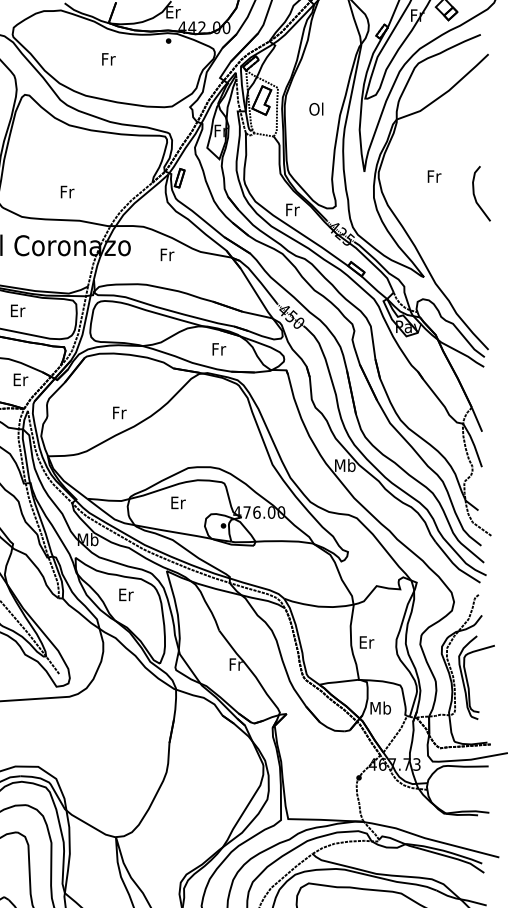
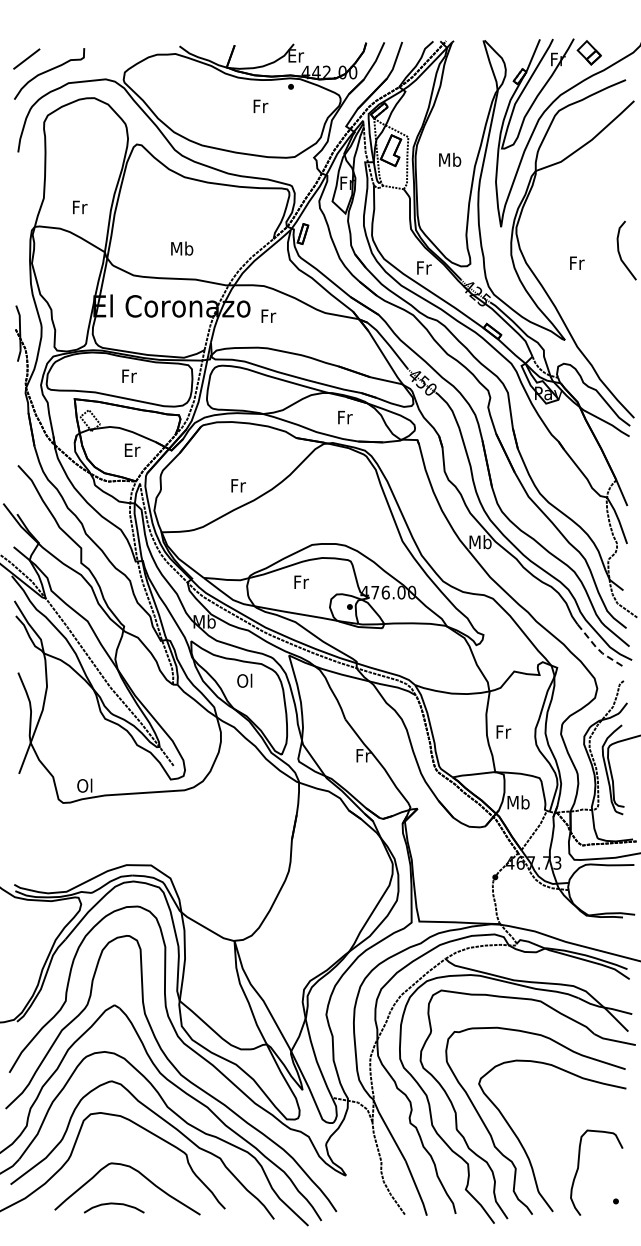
text: (108, 58) -> (260, 105), moved
text: (317, 108) -> (450, 159), Ol -> Mb
text: (434, 175) -> (577, 262), moved
text: (67, 191) -> (182, 248), Fr -> Mb
text: (167, 254) -> (268, 315), moved
text: (18, 310) -> (129, 375), Er -> Fr
text: (178, 502) -> (301, 581), Er -> Fr
line: (455, 565) -> (598, 649), solid -> dashed
text: (126, 594) -> (245, 680), Er -> Ol
text: (366, 641) -> (503, 731), Er -> Fr

